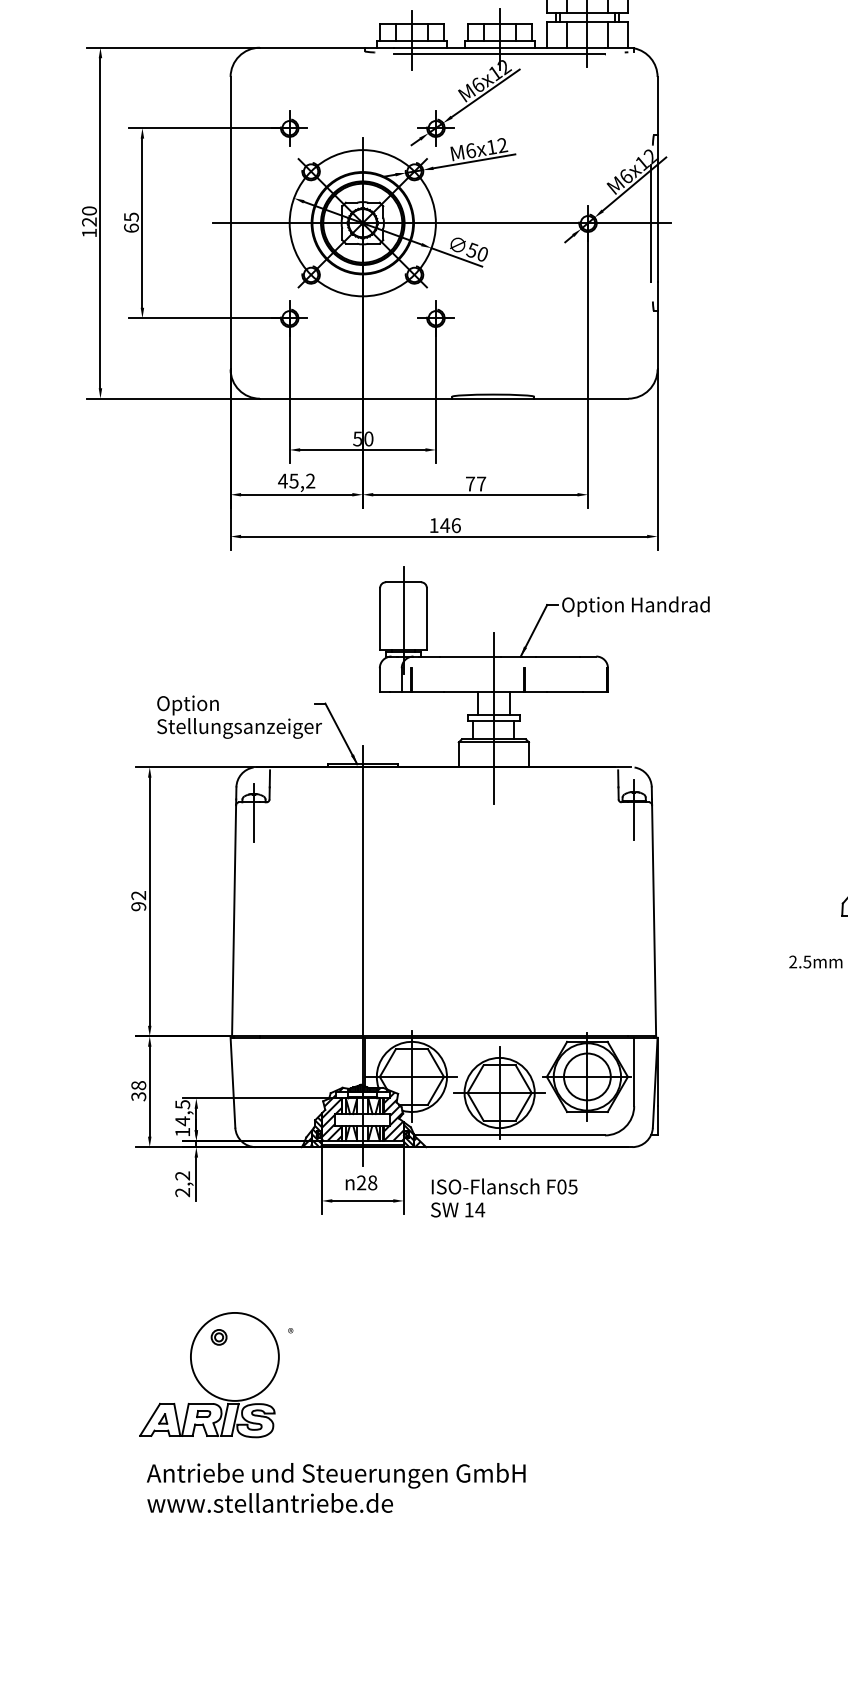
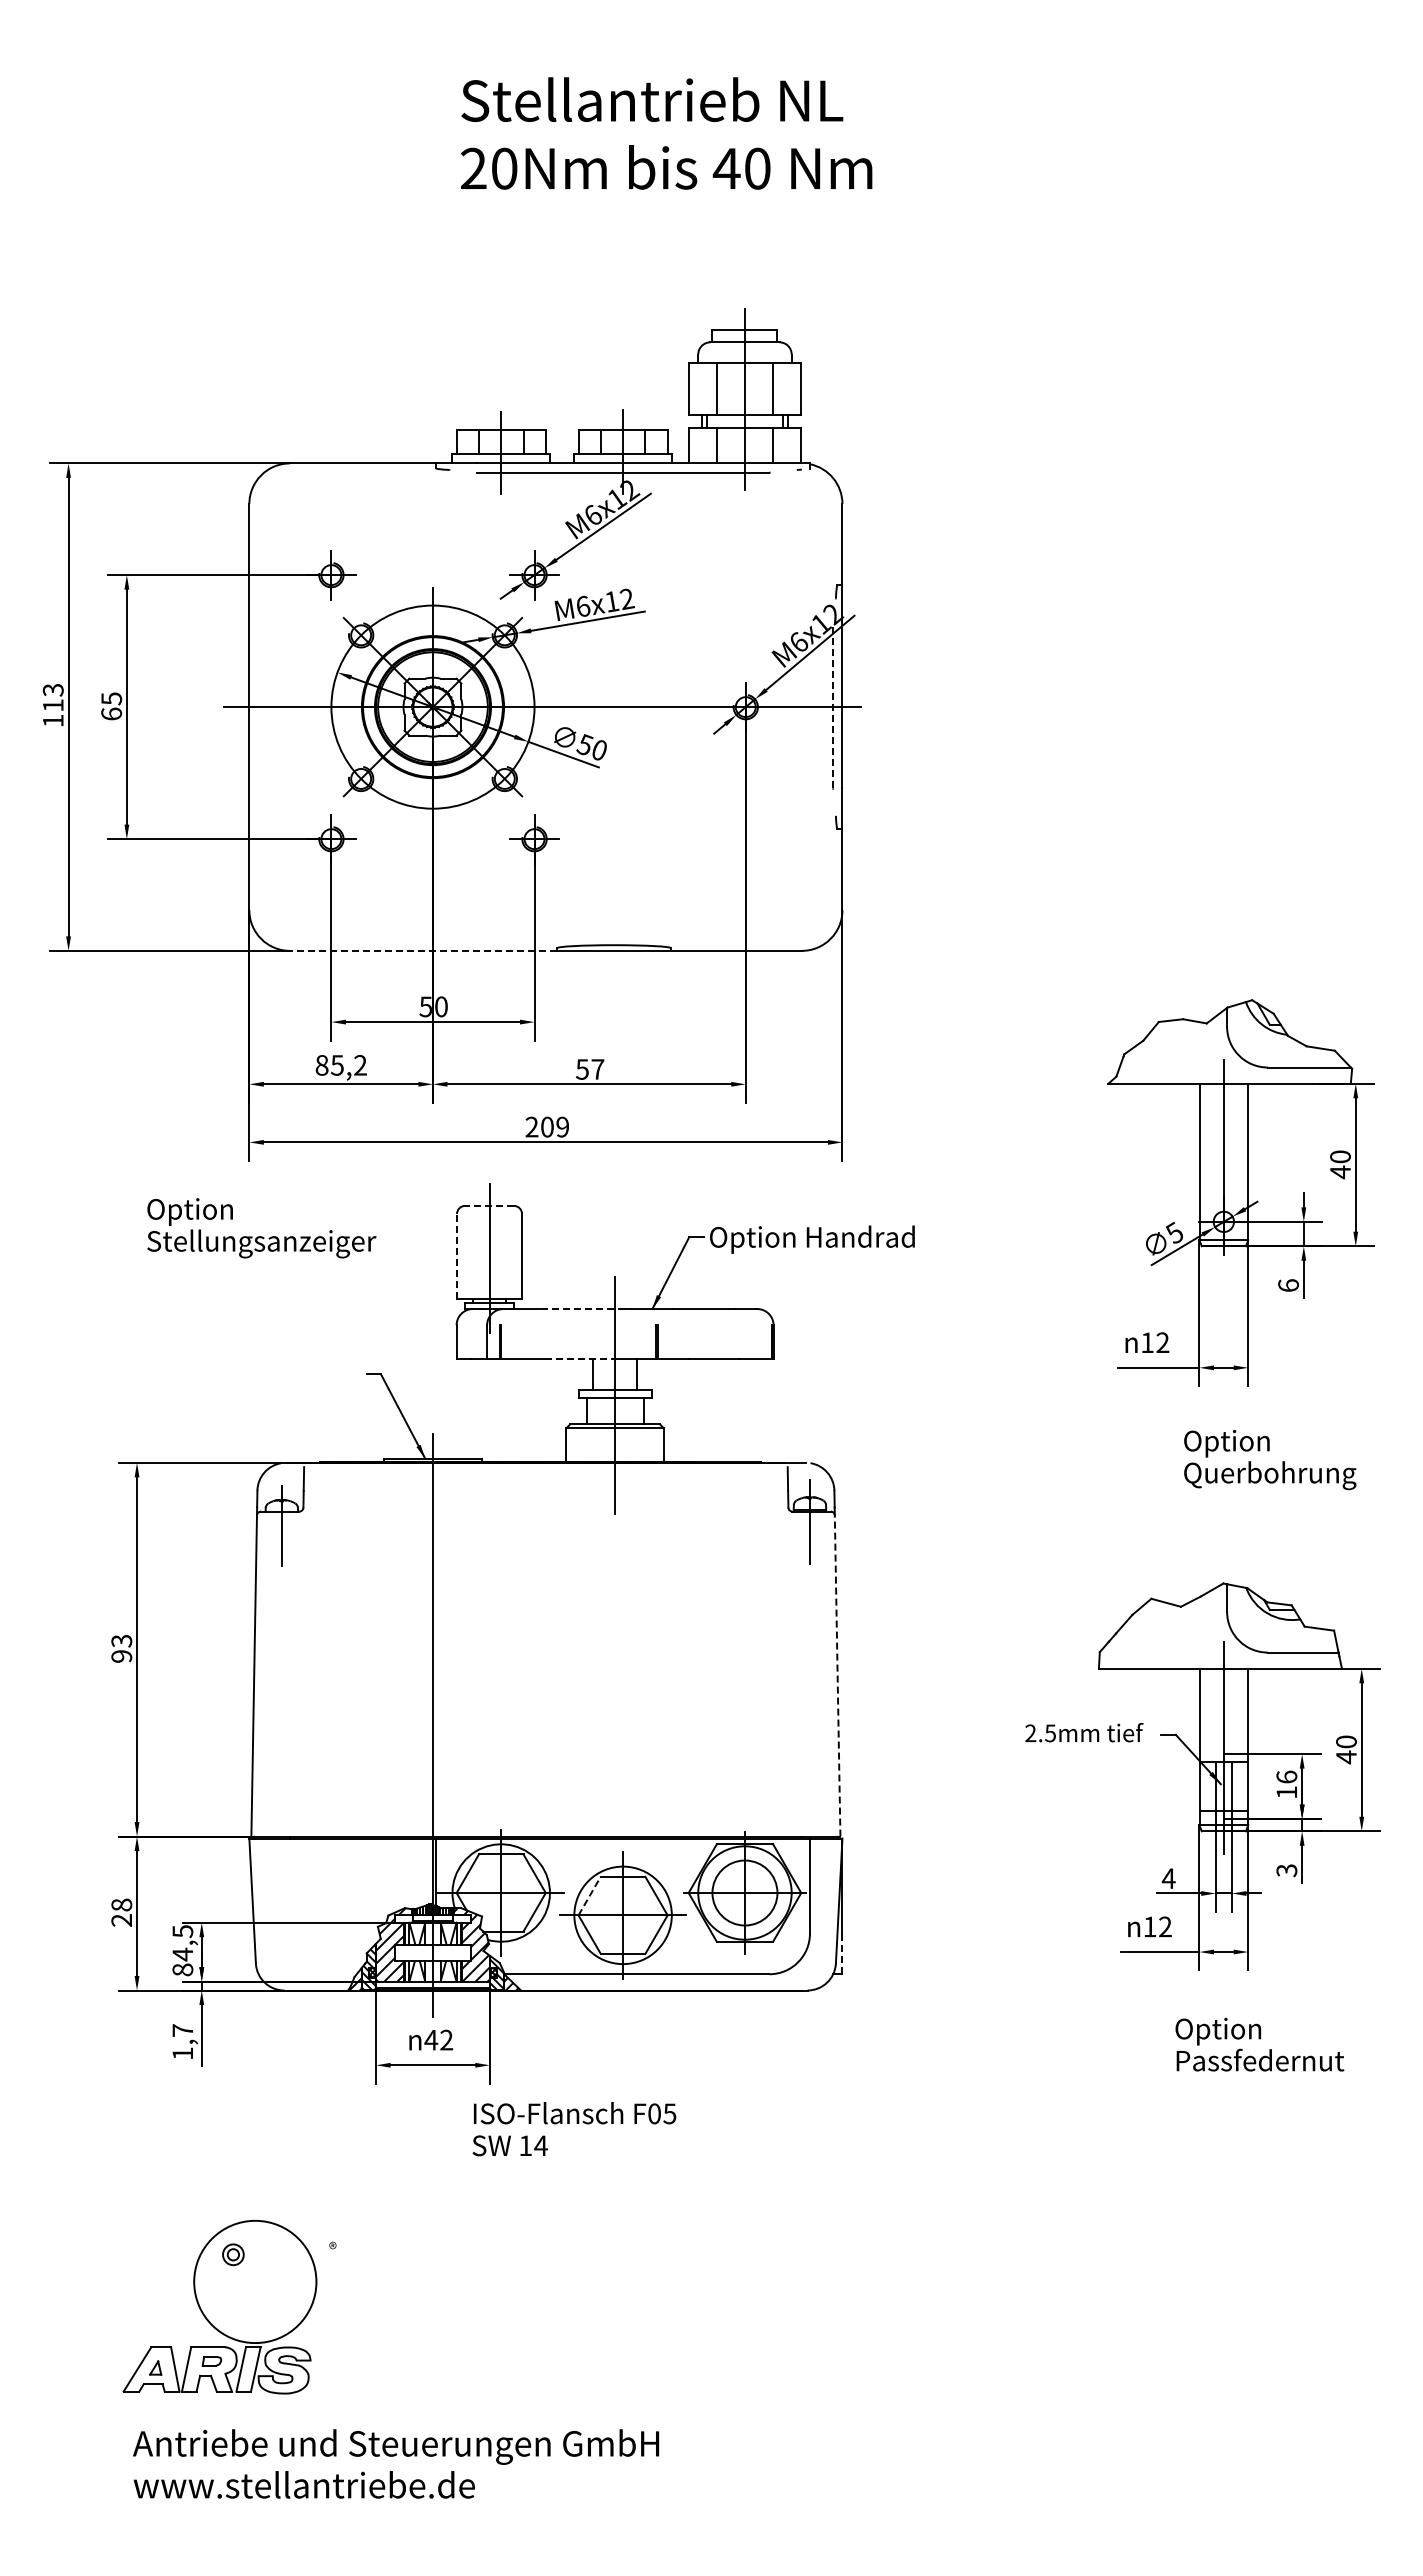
text: (88, 216) -> (52, 697), 120 -> 113
line: (651, 222) -> (833, 706), solid -> dashed
line: (355, 398) -> (423, 950), solid -> dashed
text: (282, 481) -> (321, 1065), 45,2 -> 85,2
text: (469, 484) -> (581, 1069), 77 -> 57
text: (445, 525) -> (547, 1126), 146 -> 209
line: (403, 581) -> (489, 1205), solid -> dashed
line: (380, 618) -> (457, 1256), solid -> dashed
line: (469, 656) -> (581, 1309), solid -> dashed
line: (467, 692) -> (578, 1358), solid -> dashed
text: (239, 717) -> (261, 1228), moved
text: (139, 895) -> (122, 1640), 92 -> 93
line: (654, 921) -> (837, 1676), solid -> dashed
line: (475, 1078) -> (589, 1895), solid -> dashed
text: (138, 1096) -> (121, 1920), 38 -> 28
line: (657, 1121) -> (842, 1954), solid -> dashed
text: (182, 1132) -> (182, 1969), 14,5 -> 84,5
text: (366, 1182) -> (438, 2039), 28 -> 42
text: (182, 1183) -> (182, 2041), 2,2 -> 1,7
text: (504, 1198) -> (574, 2129), moved

